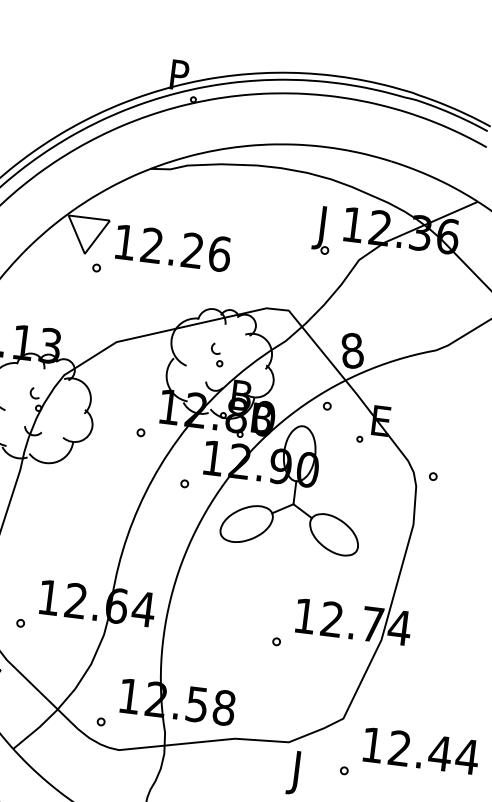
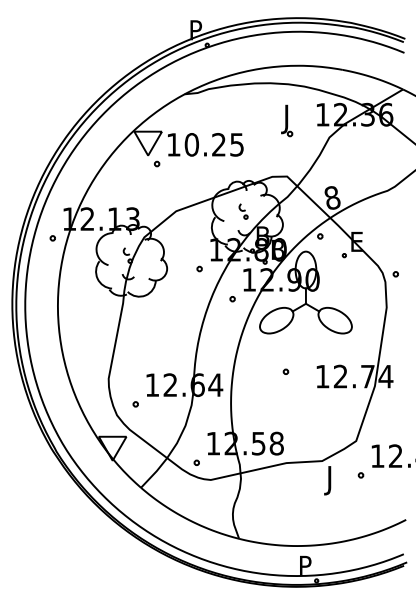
part: (323, 229) -> (287, 120), moved
text: (186, 249) -> (214, 144), 12.26 -> 10.25
part: (275, 641) -> (285, 371), moved

